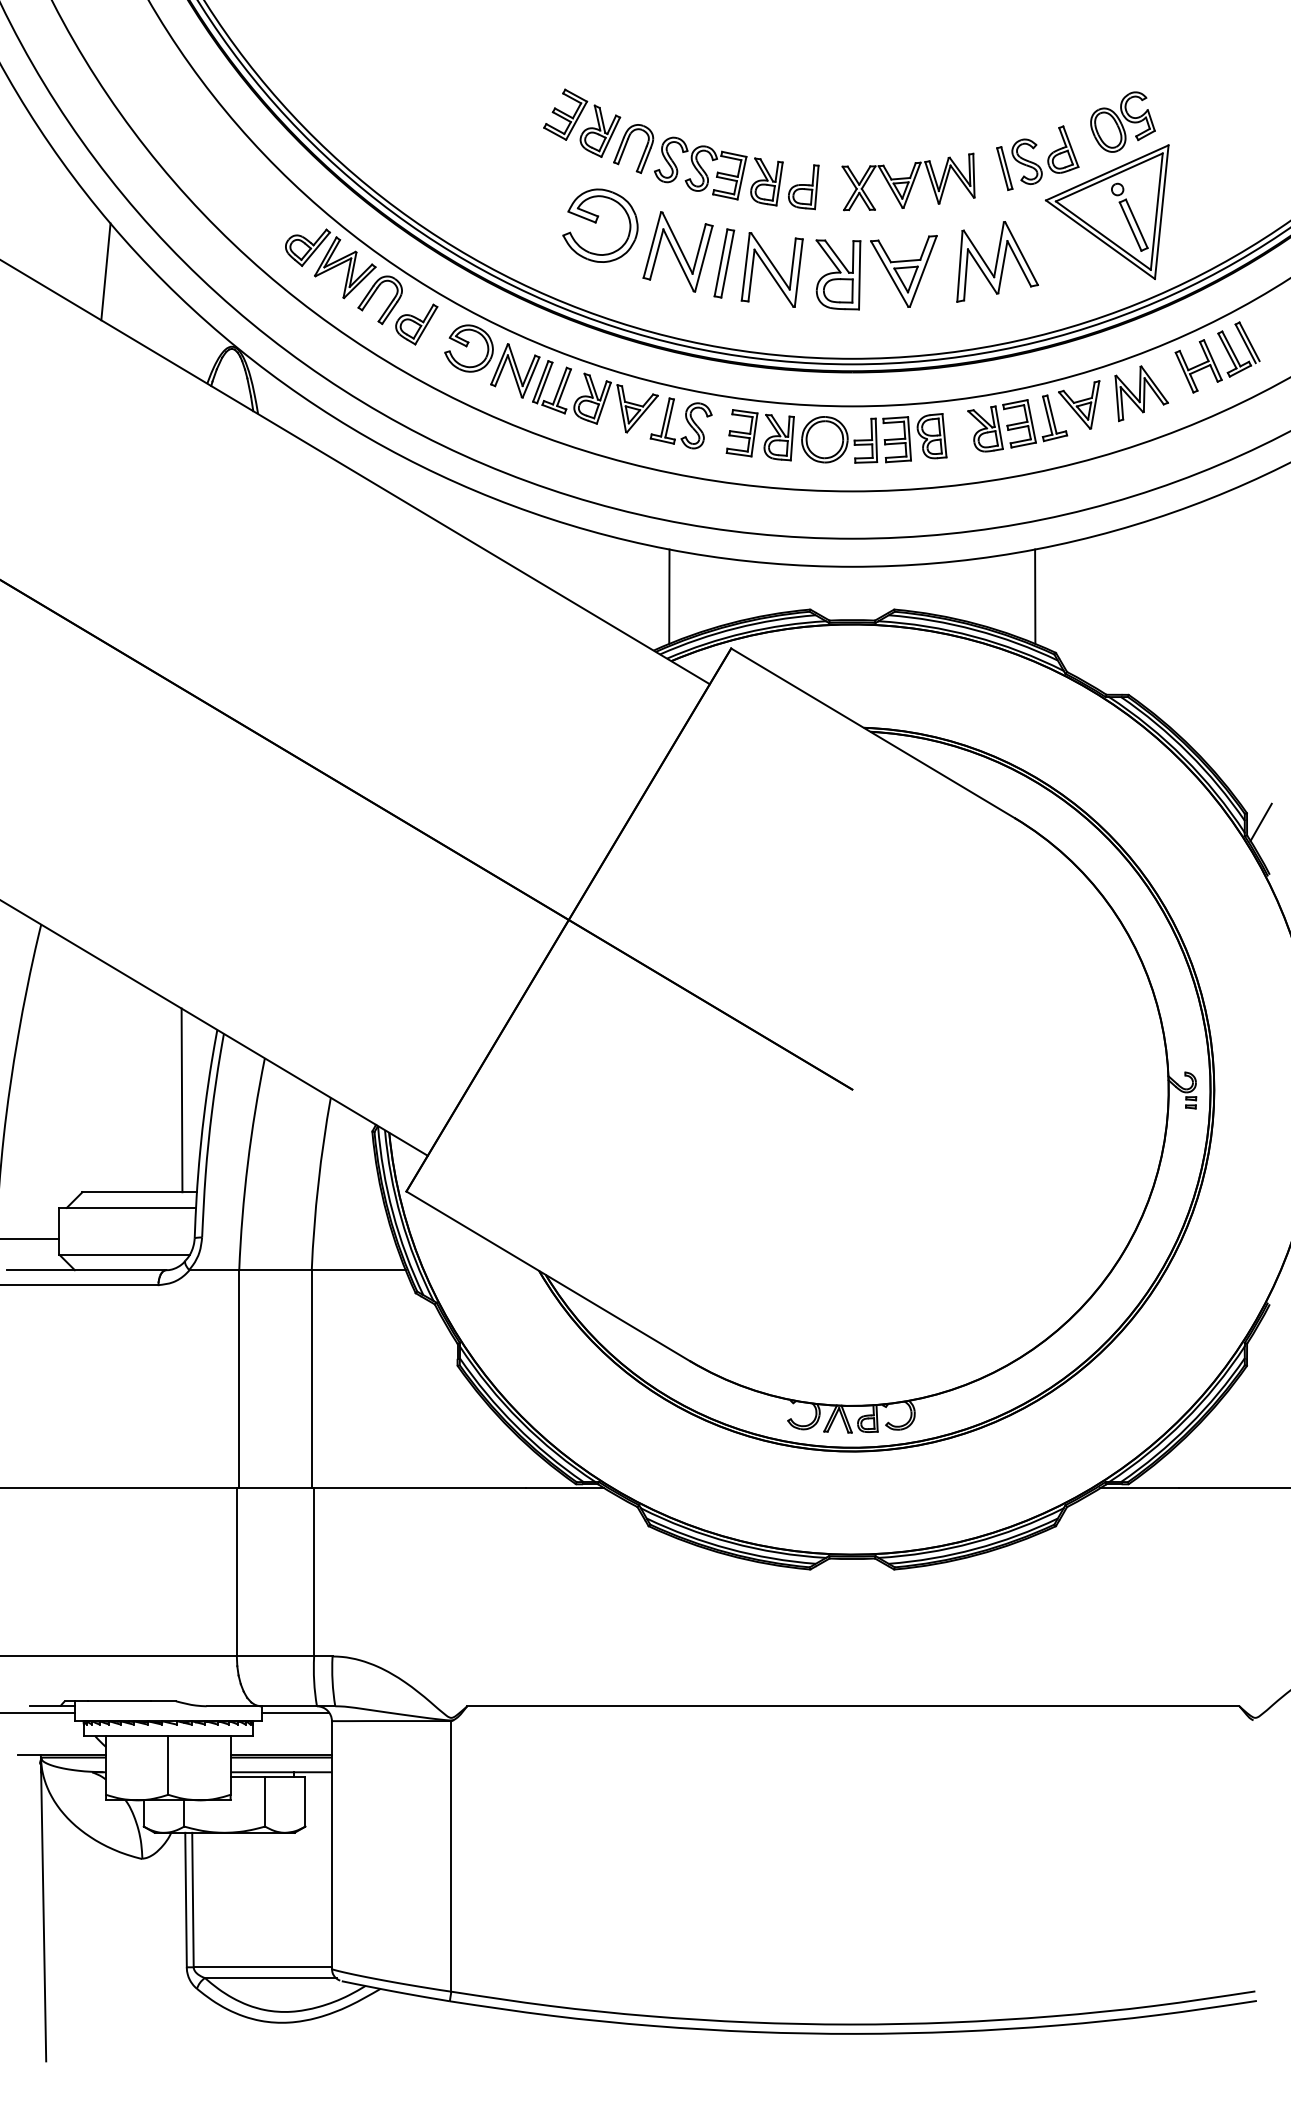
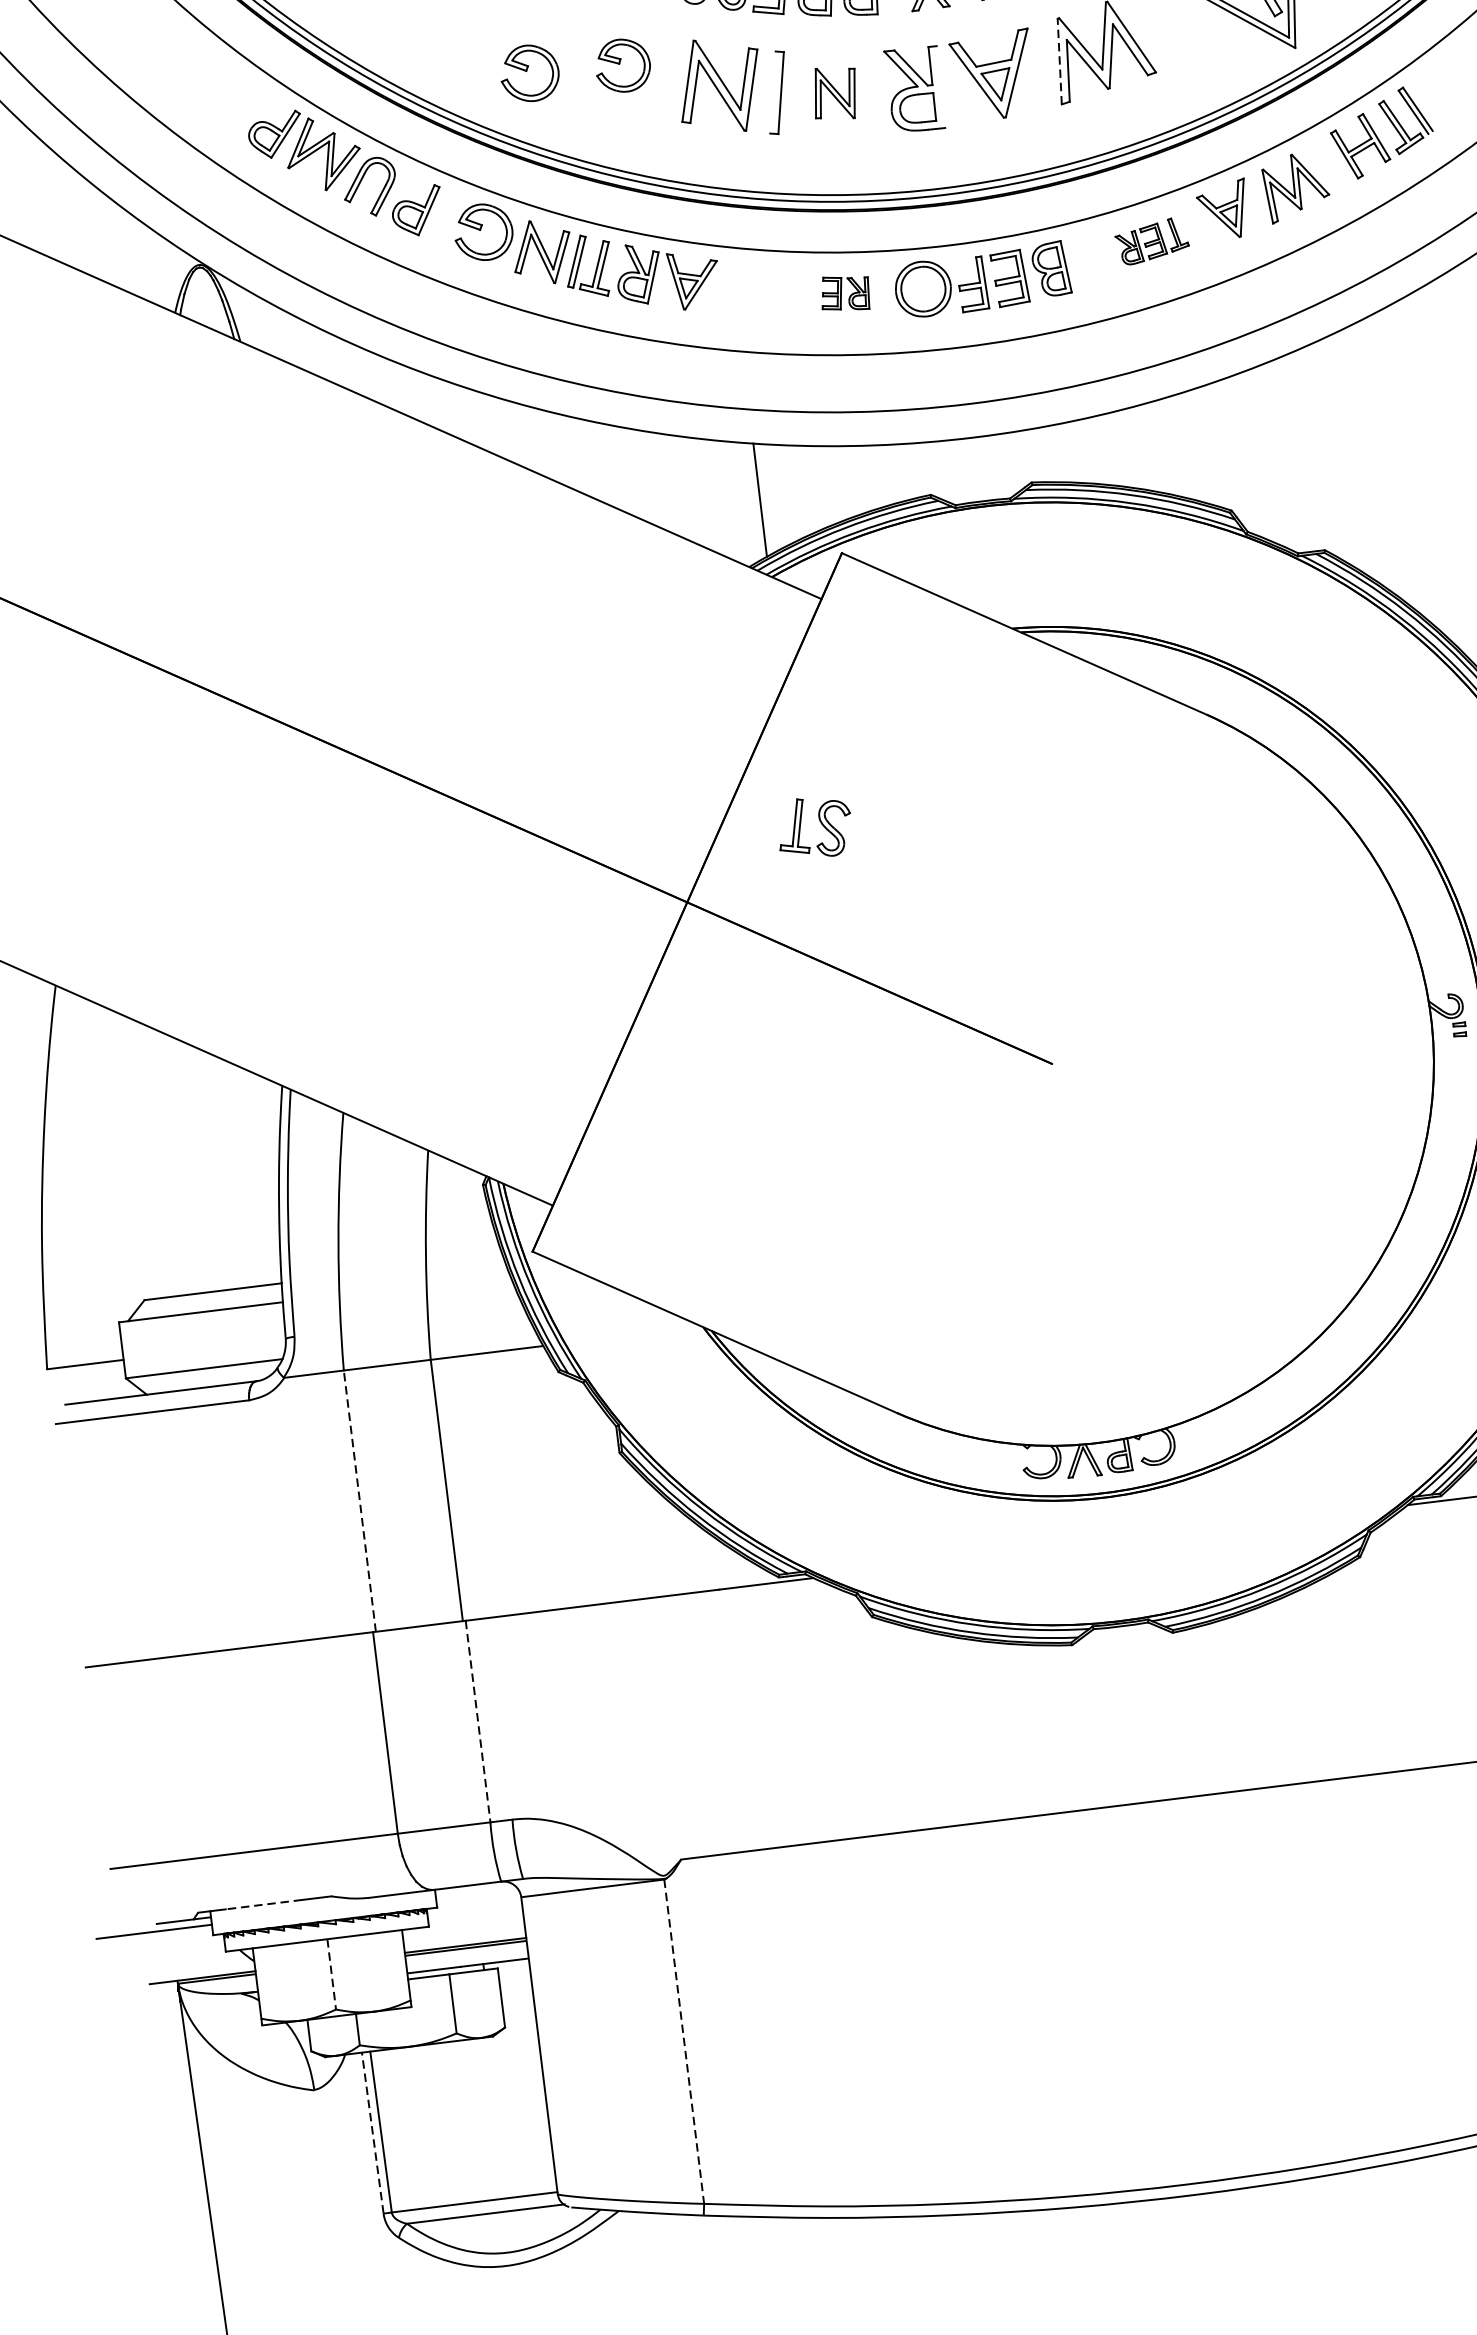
part: (522, 222) -> (529, 73), added
part: (600, 225) -> (623, 65), size x0.6
line: (720, 262) -> (772, 92), removed
line: (959, 266) -> (1059, 61), solid -> dashed
part: (771, 269) -> (834, 93), size x0.6
line: (105, 271) -> (36, 193), removed
line: (859, 275) -> (940, 87), removed
part: (686, 421) -> (820, 824), moved
part: (1017, 423) -> (1151, 241), size x0.6
part: (759, 435) -> (844, 293), size x0.6
line: (1035, 596) -> (1198, 446), removed
line: (181, 1100) -> (249, 1175), removed
line: (239, 1378) -> (360, 1500), solid -> dashed
line: (314, 1572) -> (478, 1721), solid -> dashed
line: (119, 1701) -> (263, 1904), solid -> dashed
line: (295, 1712) -> (476, 1892), removed
line: (168, 1765) -> (331, 1974), solid -> dashed
line: (451, 1856) -> (684, 2041), solid -> dashed
line: (186, 1899) -> (373, 2132), solid -> dashed

